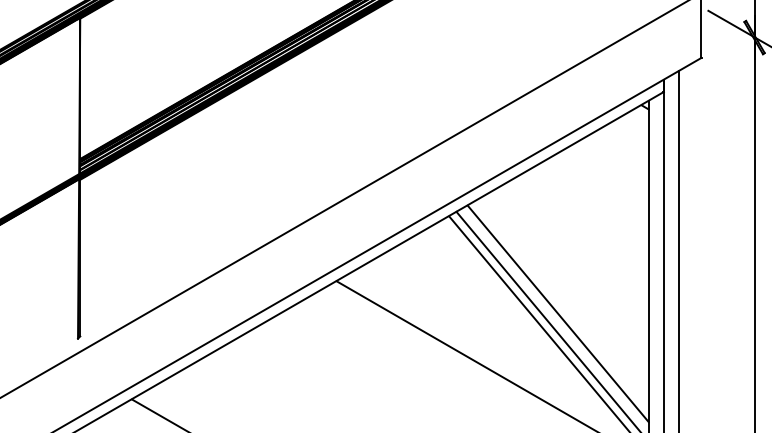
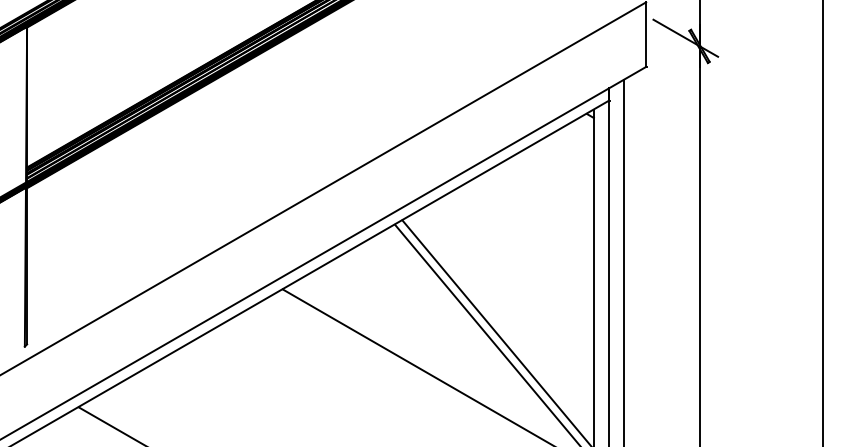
line: (558, 313) -> (503, 321), removed

